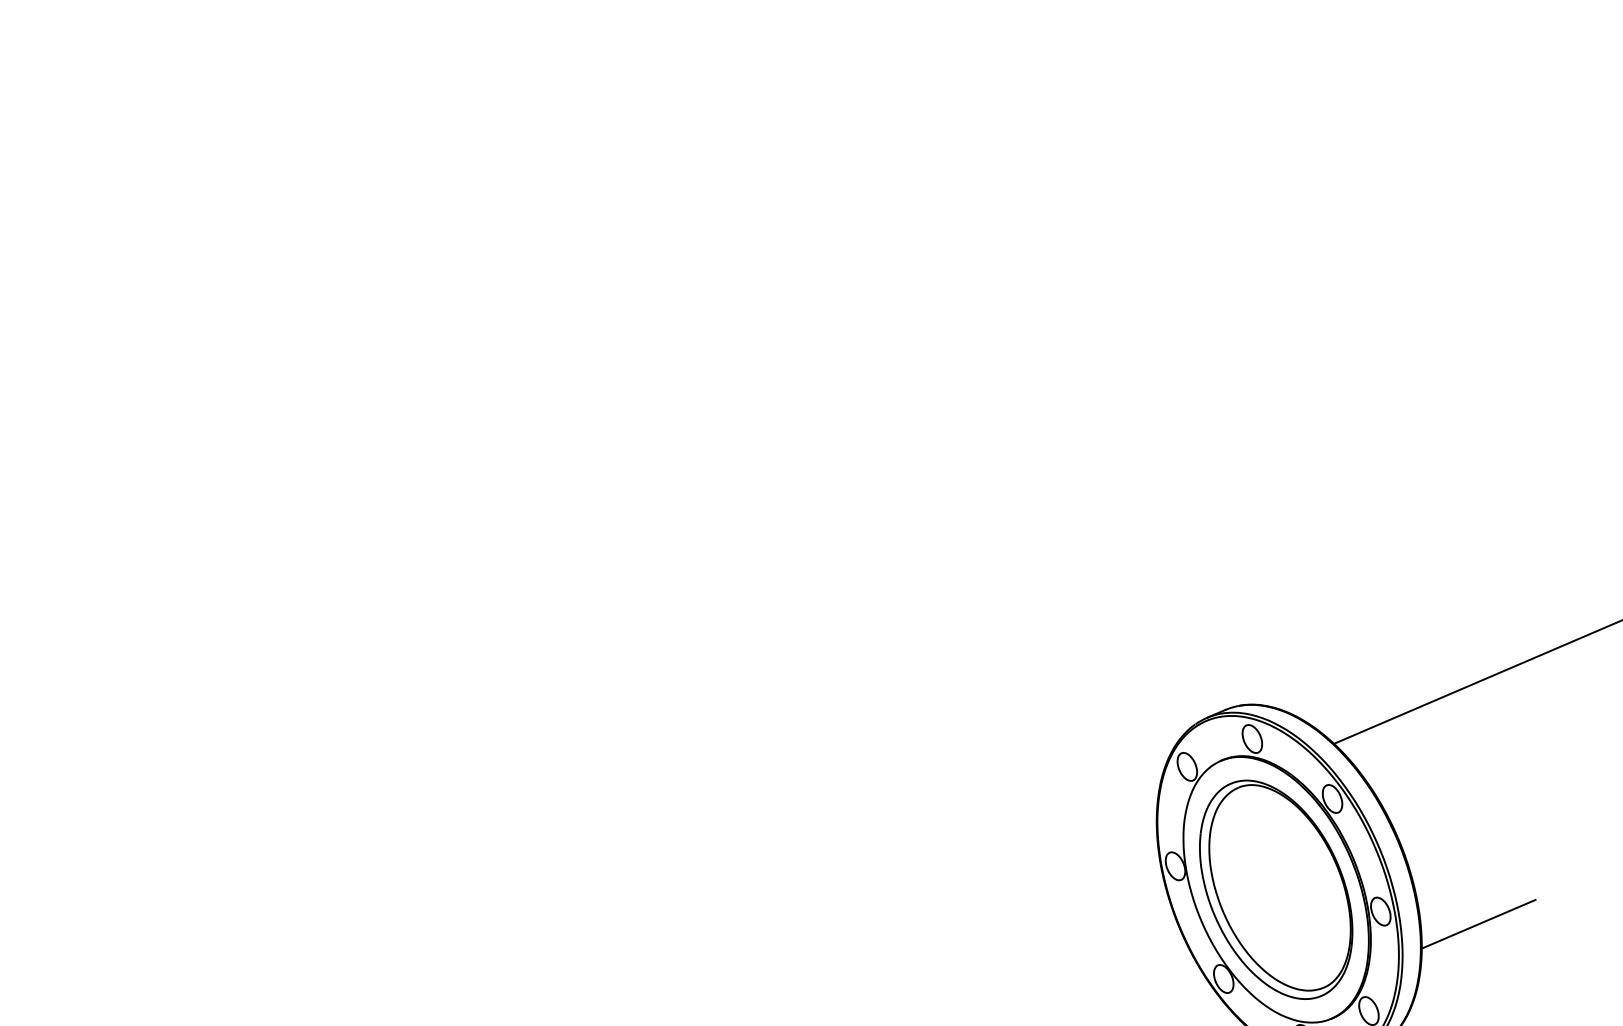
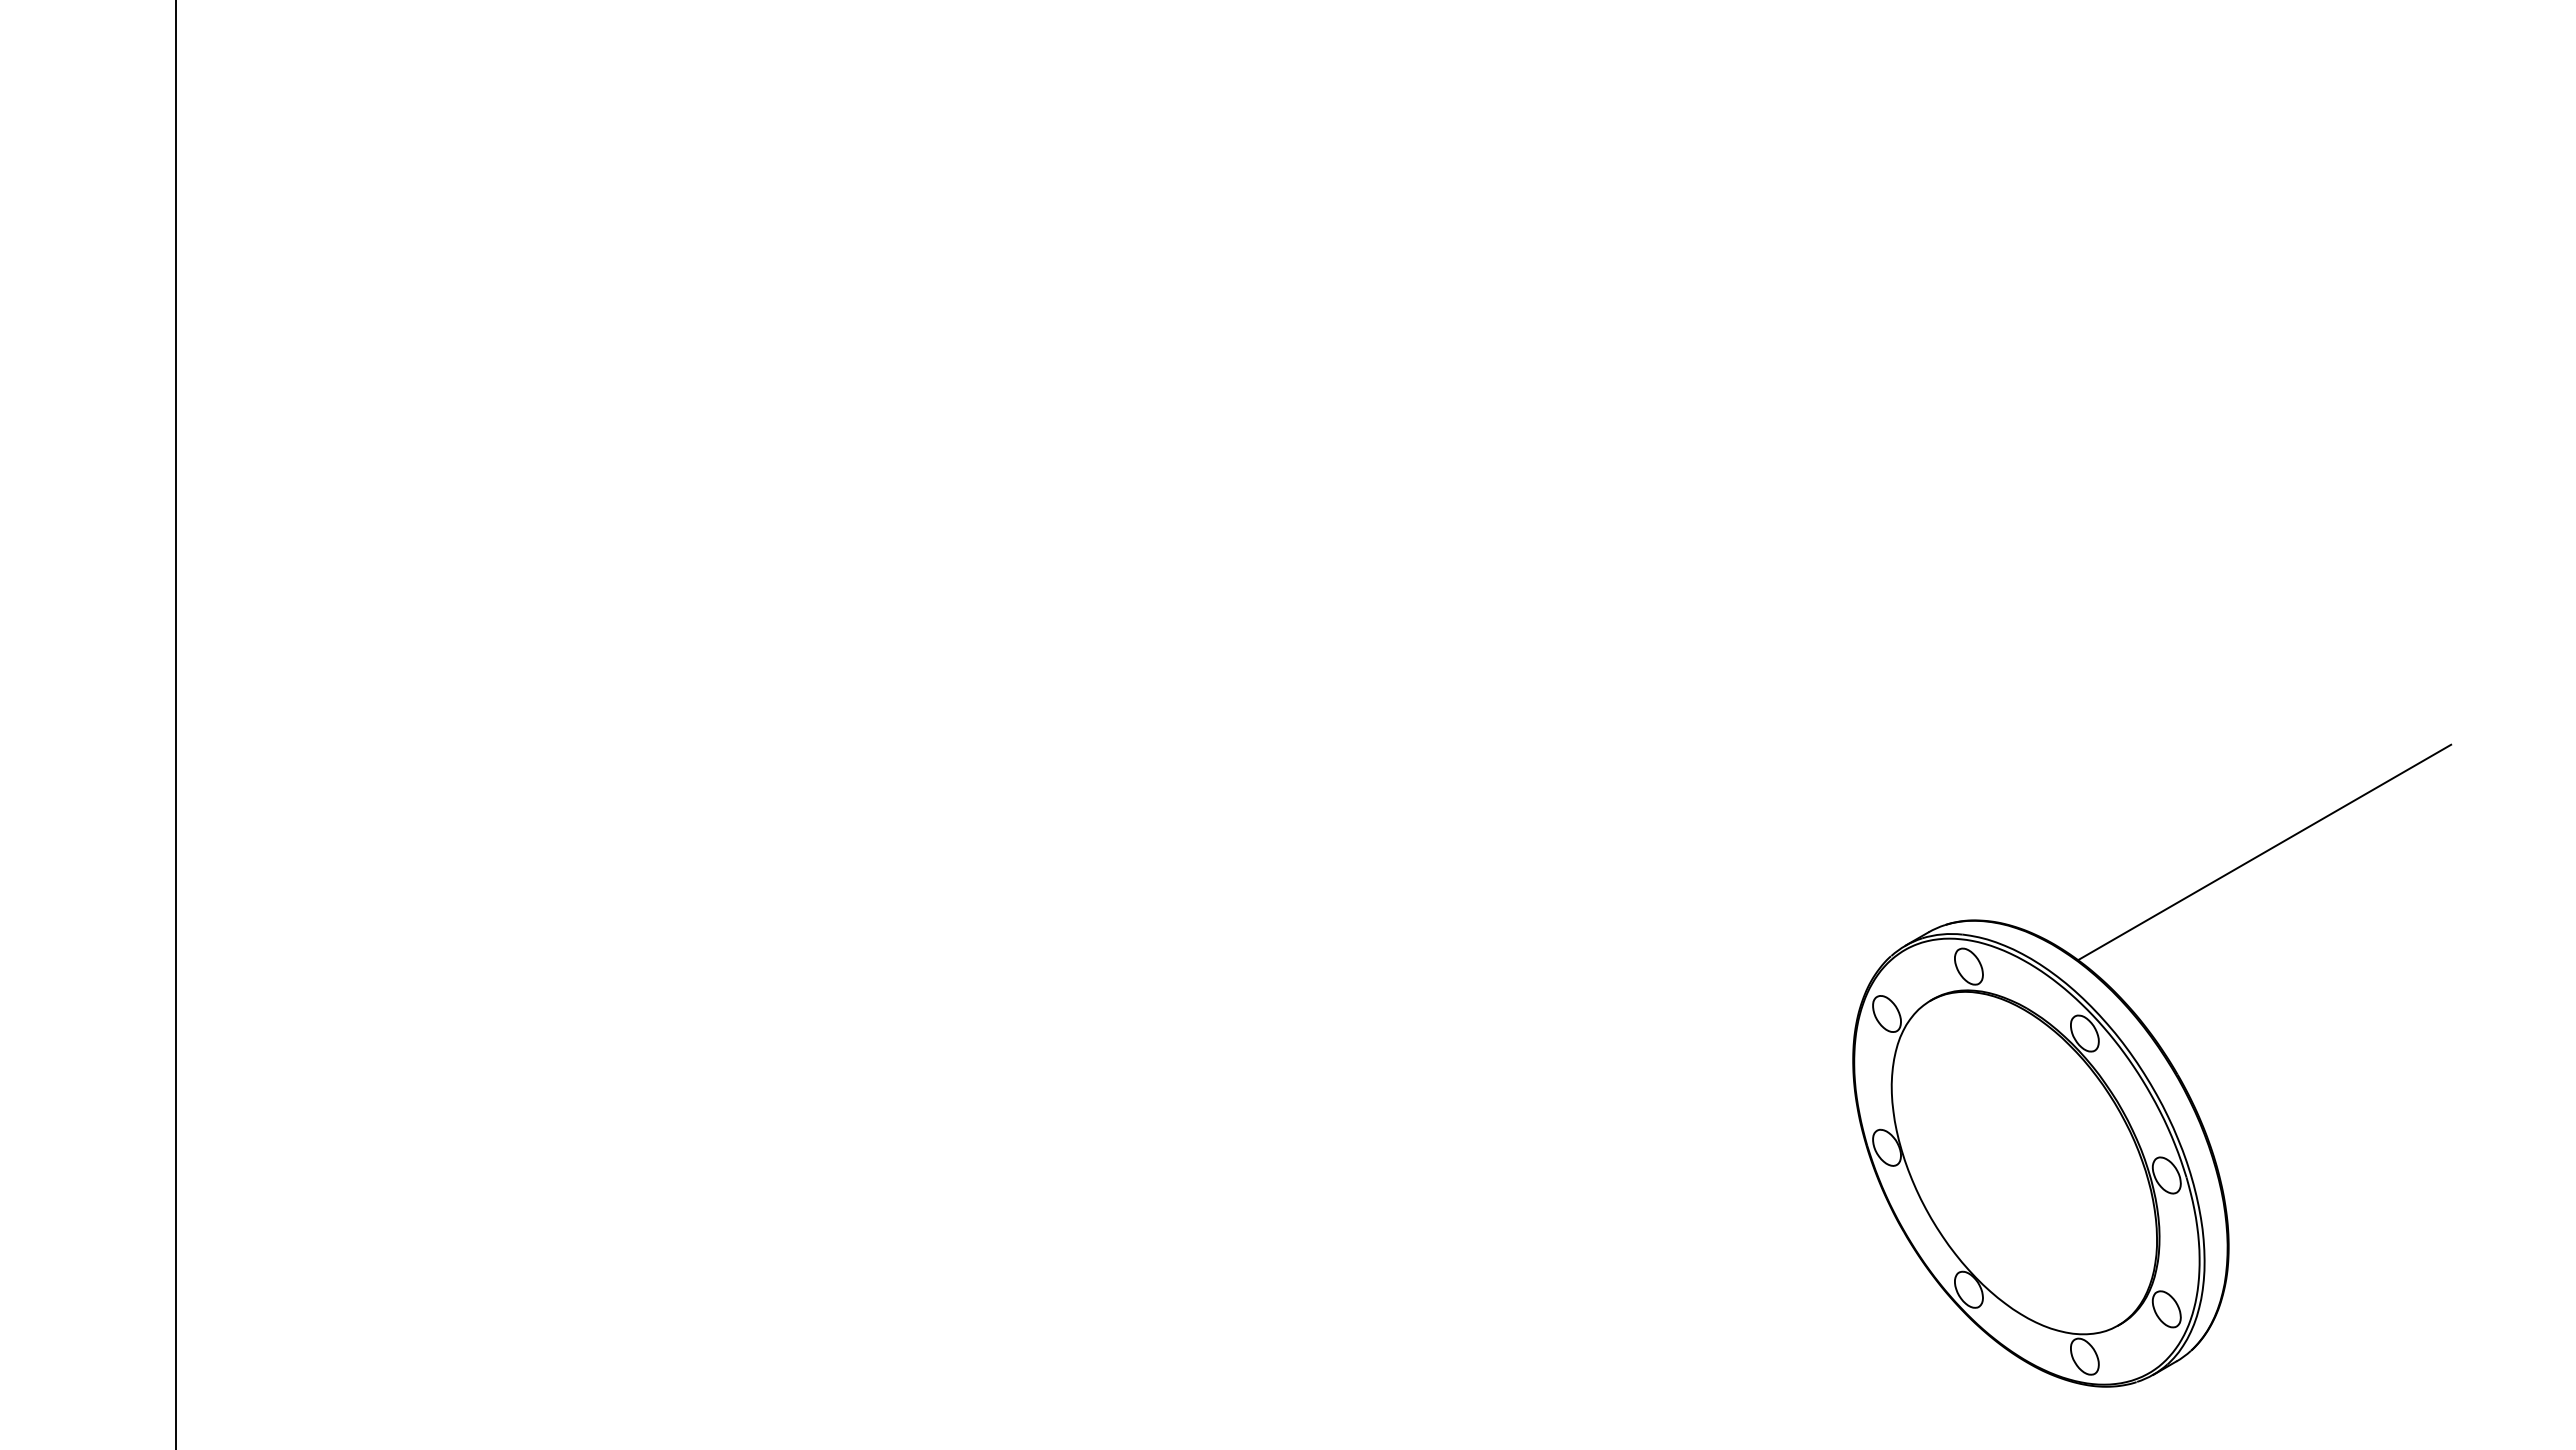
part: (1276, 889) -> (2024, 1162), removed
line: (1478, 924) -> (2298, 1176), removed

